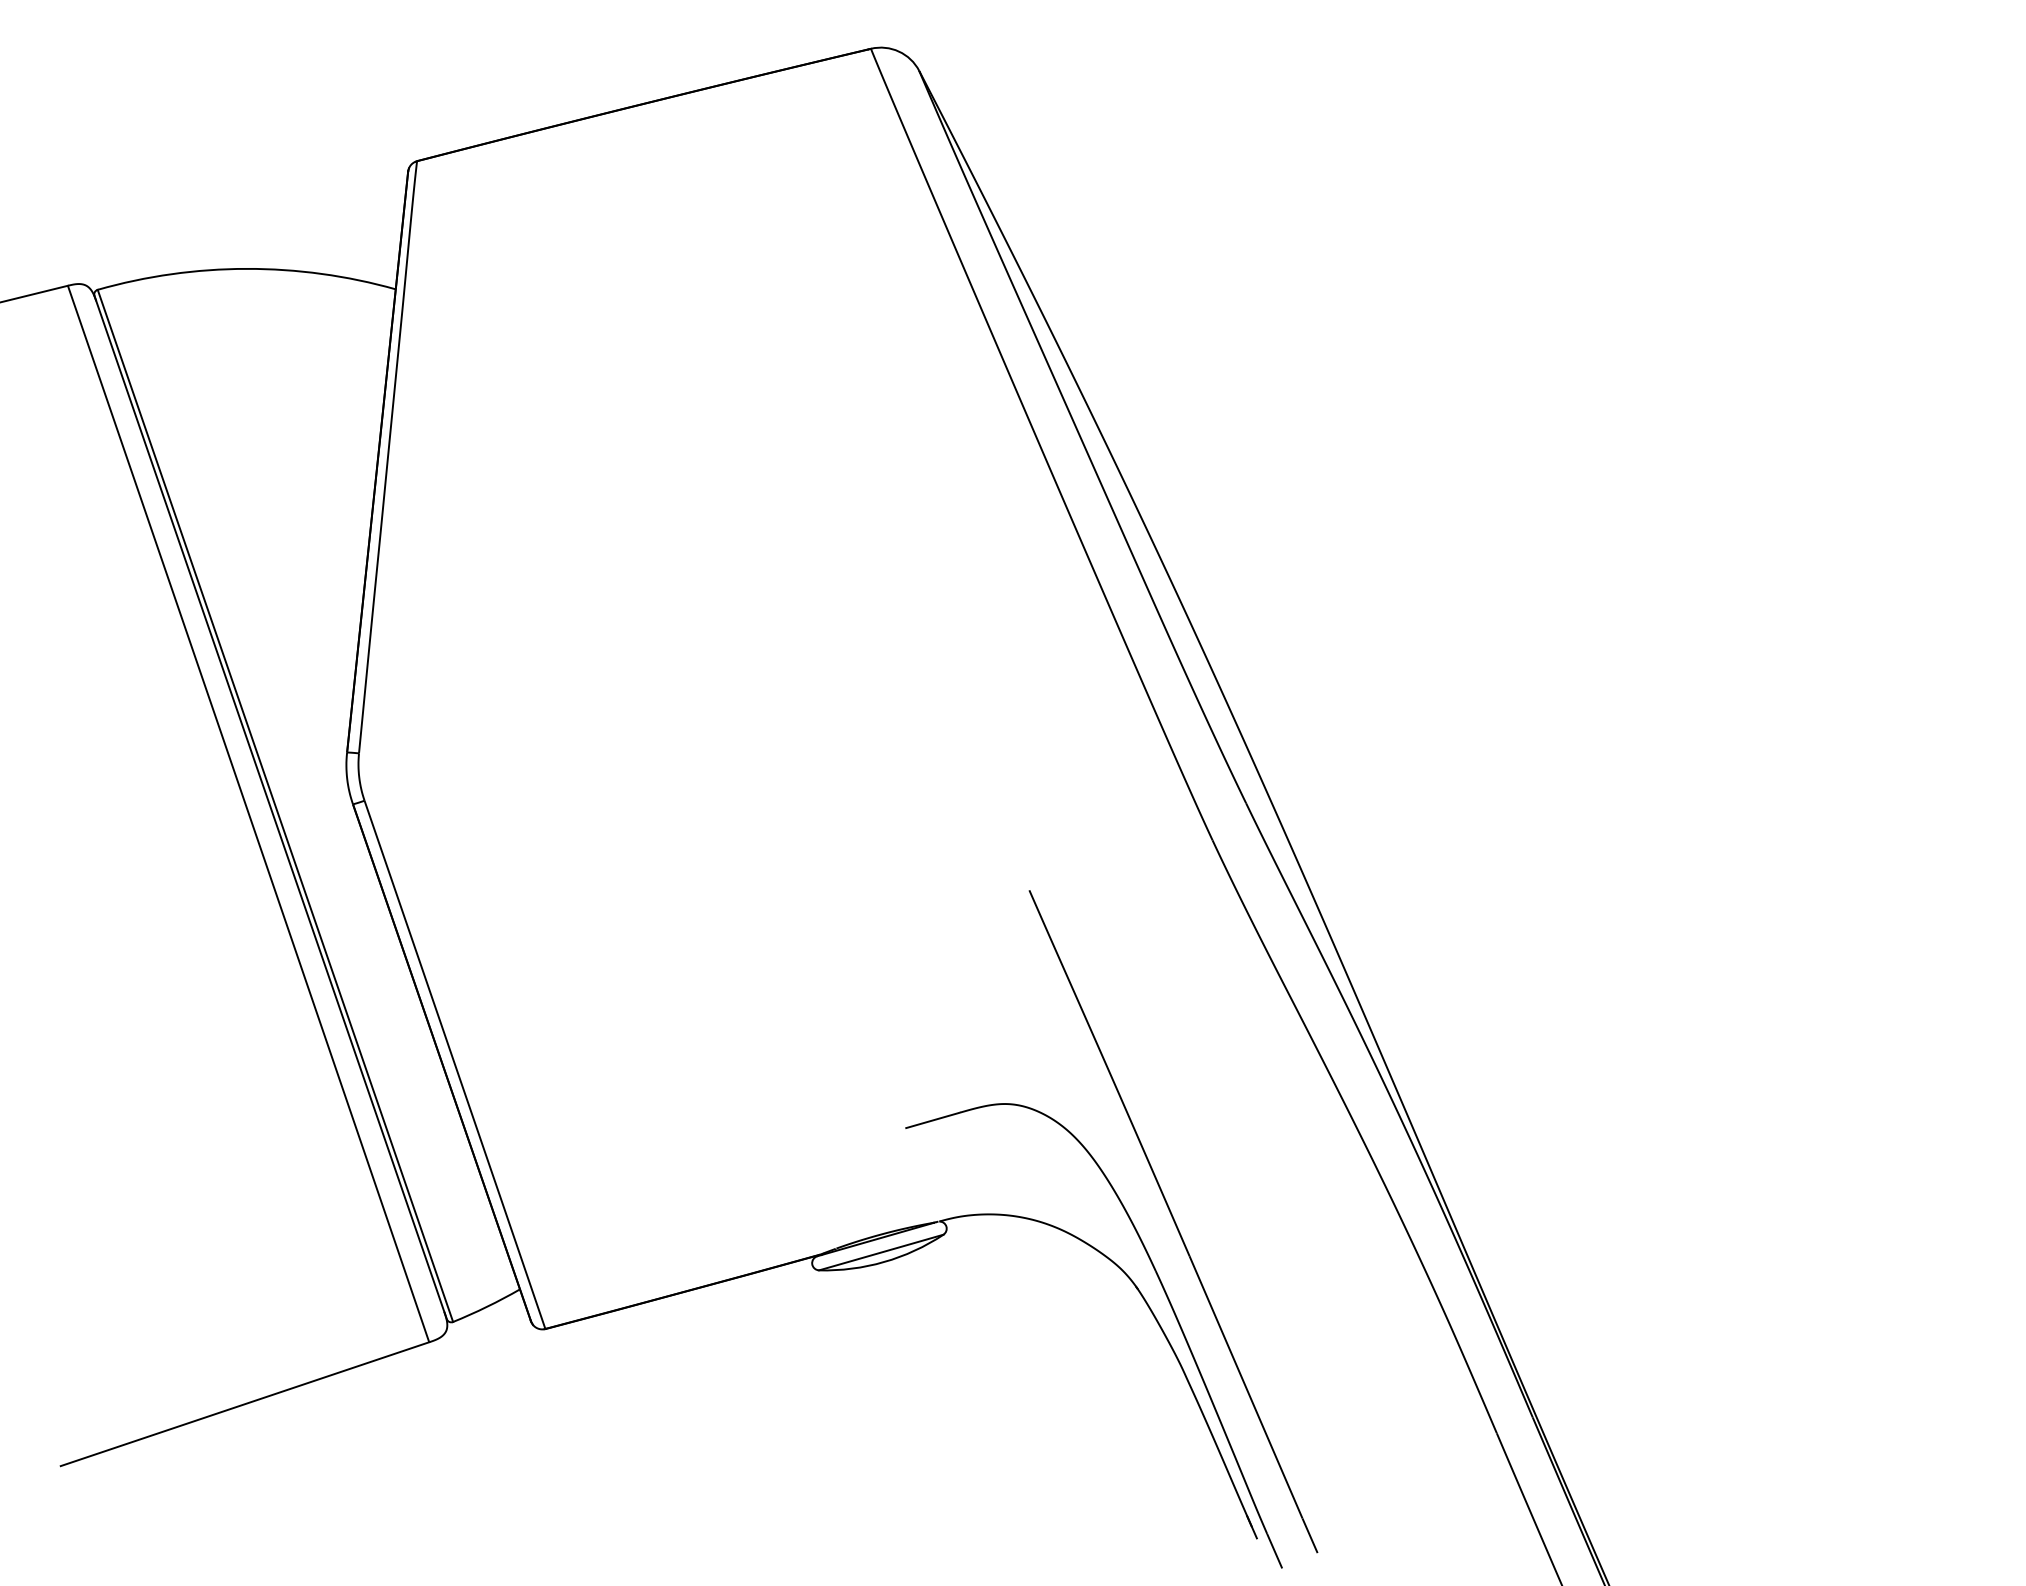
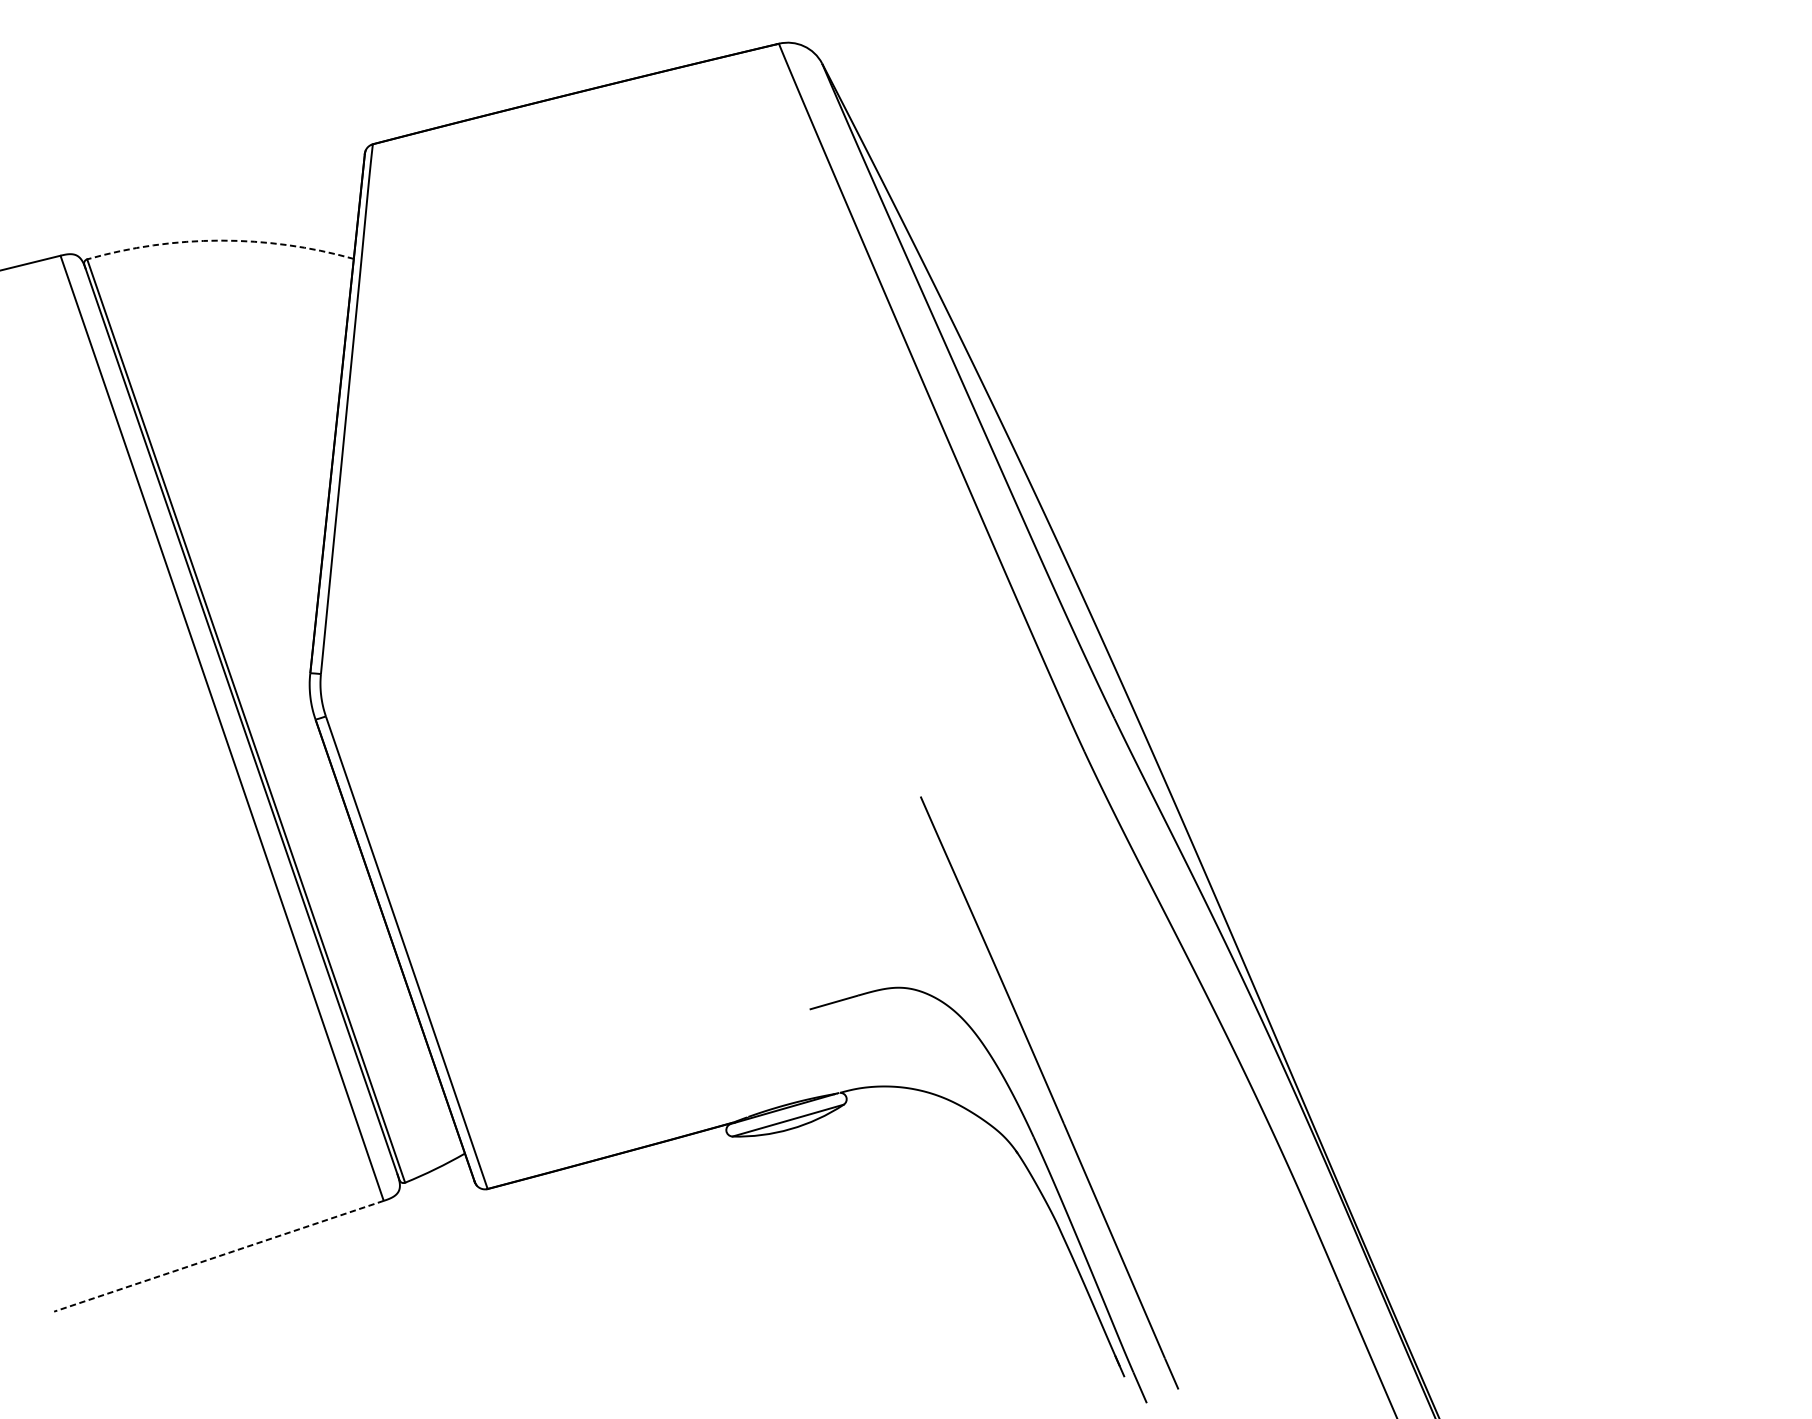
arc: (246, 268) -> (220, 240), solid -> dashed
line: (244, 1404) -> (218, 1256), solid -> dashed

